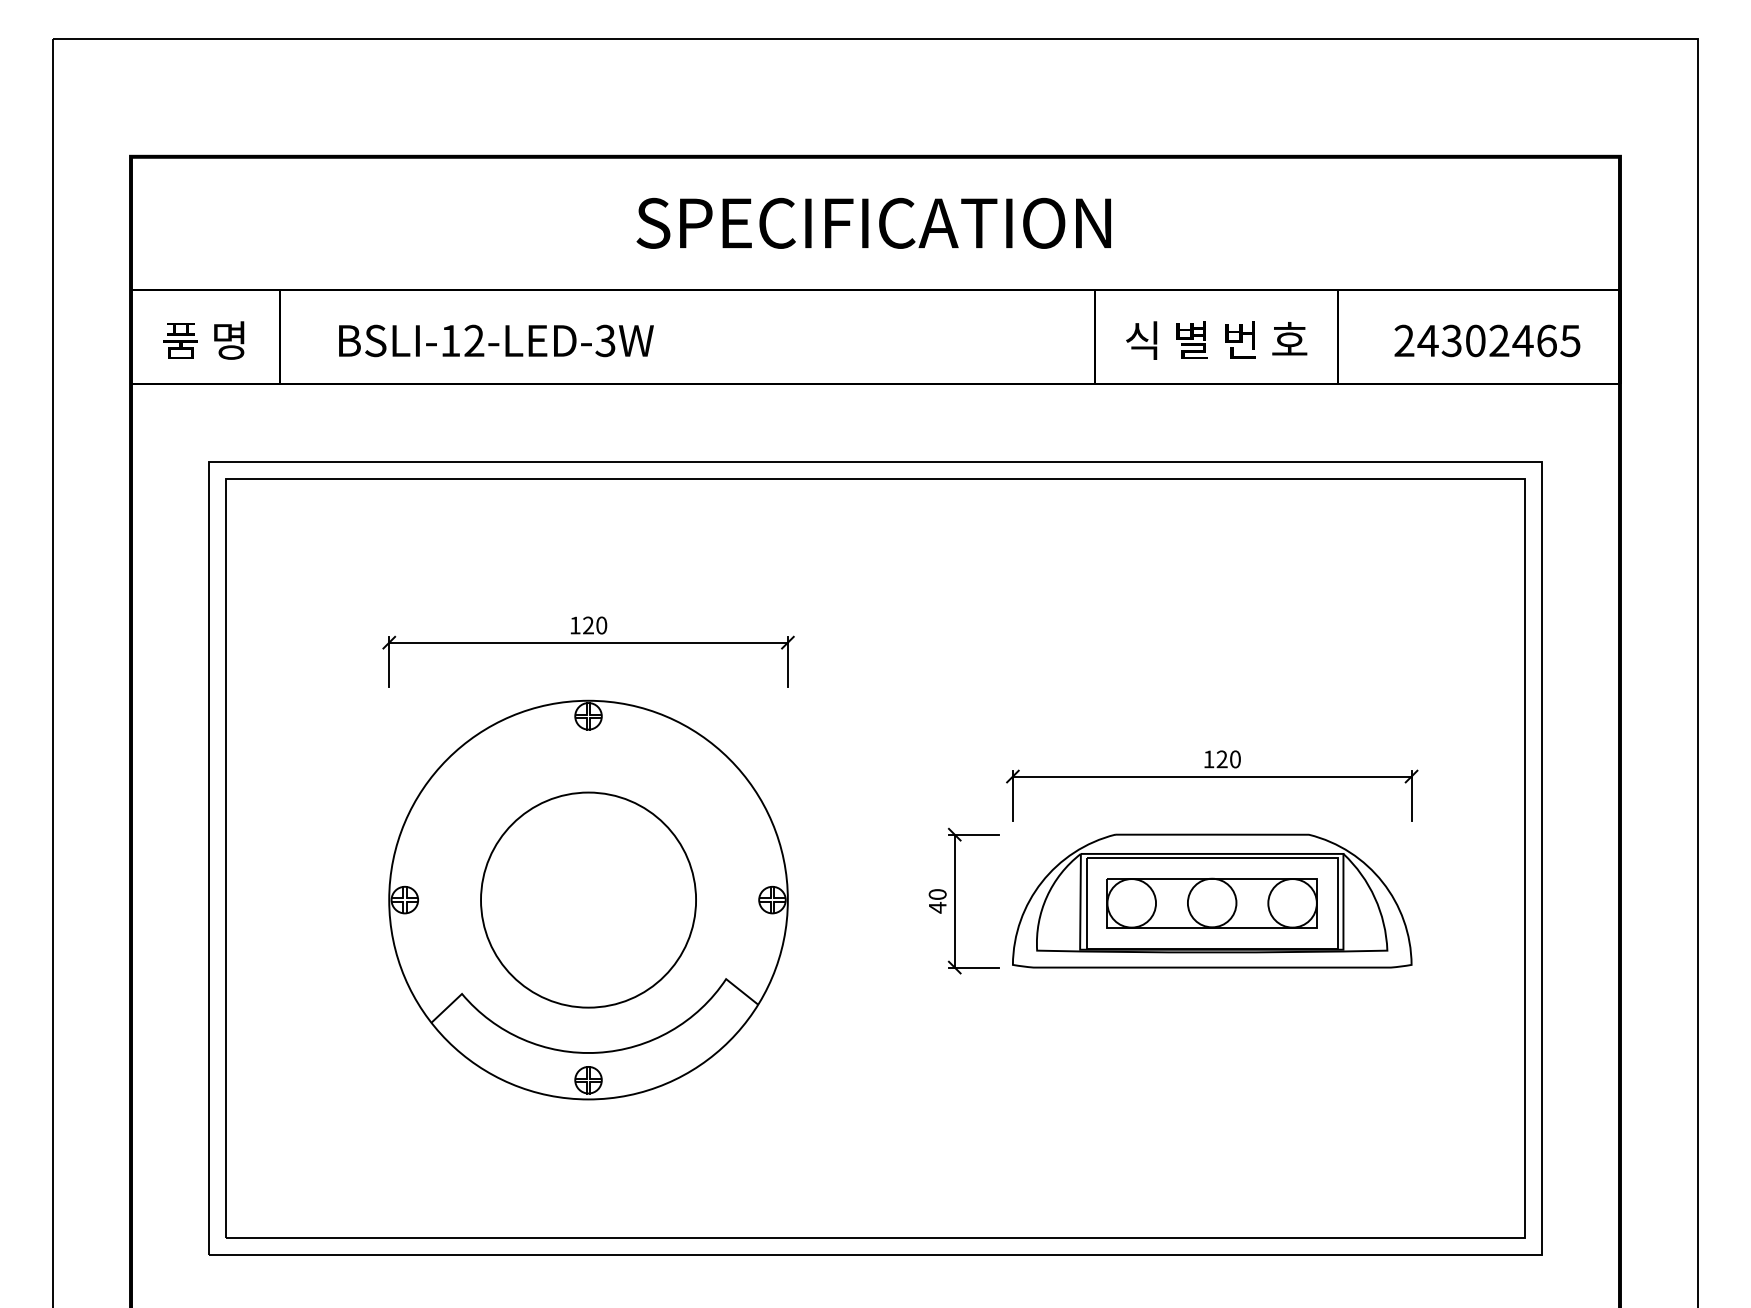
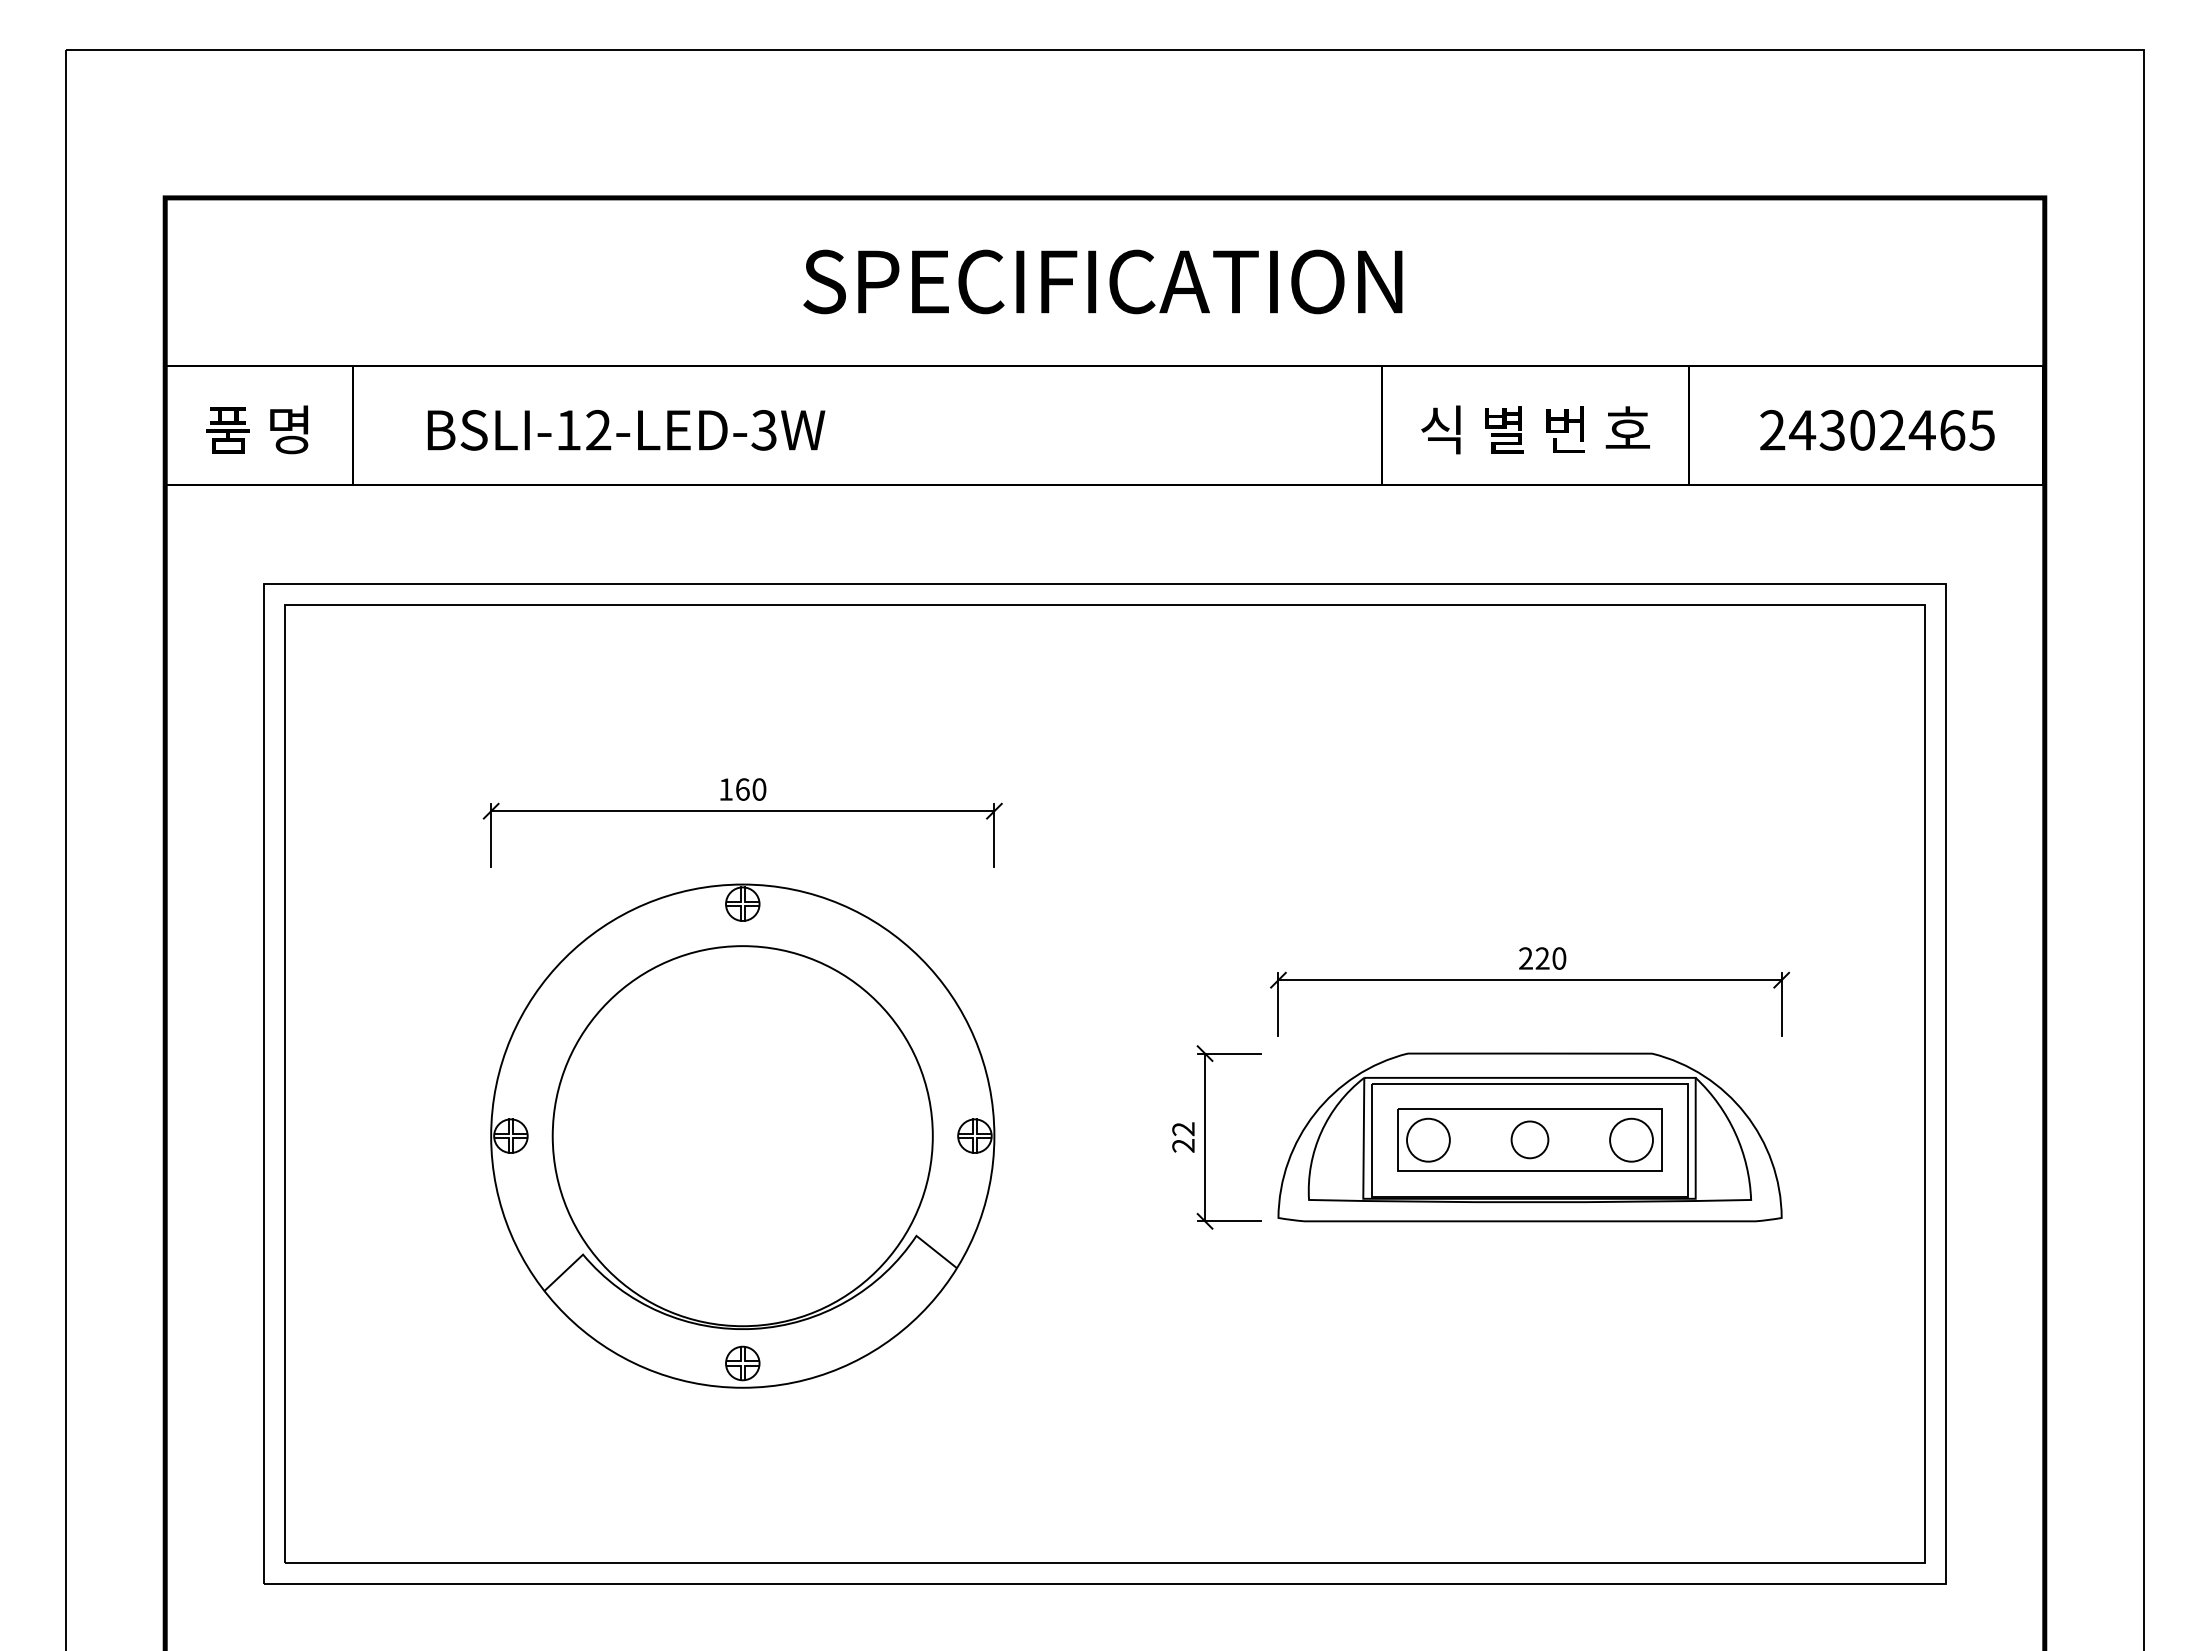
text: (588, 625) -> (742, 789), 120 -> 160
text: (1208, 759) -> (1525, 958), 120 -> 220
circle: (588, 899) -> (742, 1135), size x1.4
text: (937, 901) -> (1183, 1137), 40 -> 22
circle: (1131, 902) -> (1428, 1139), size x0.7
circle: (1211, 902) -> (1529, 1139), size x0.6
circle: (1292, 902) -> (1631, 1139), size x0.7

